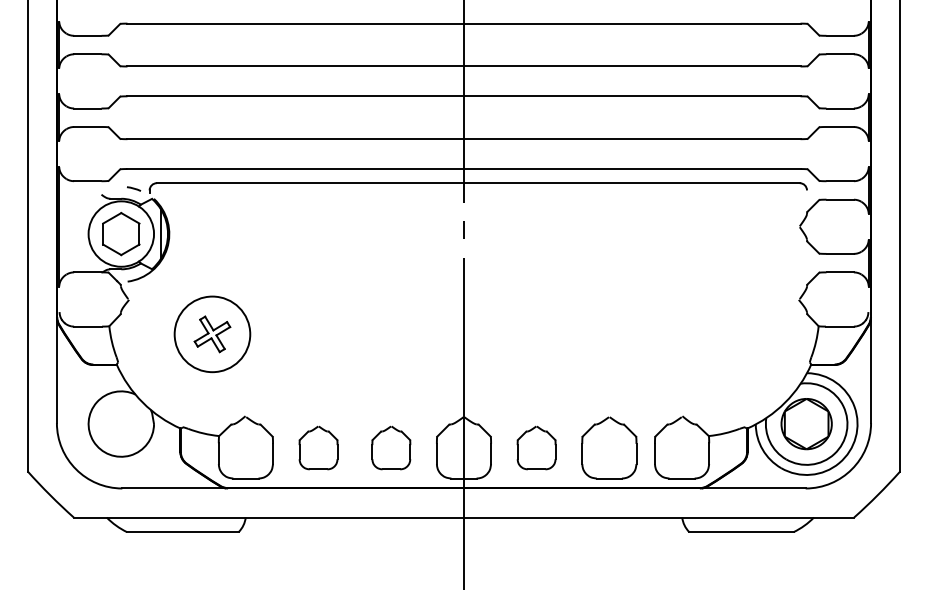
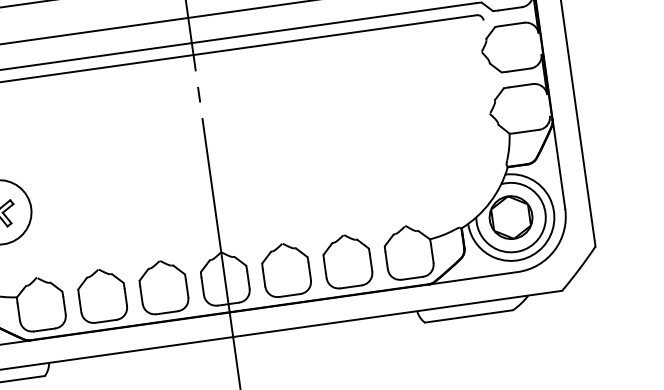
part: (318, 447) -> (102, 295), size x1.43
part: (391, 447) -> (163, 286), size x1.43
part: (536, 447) -> (286, 269), size x1.43

